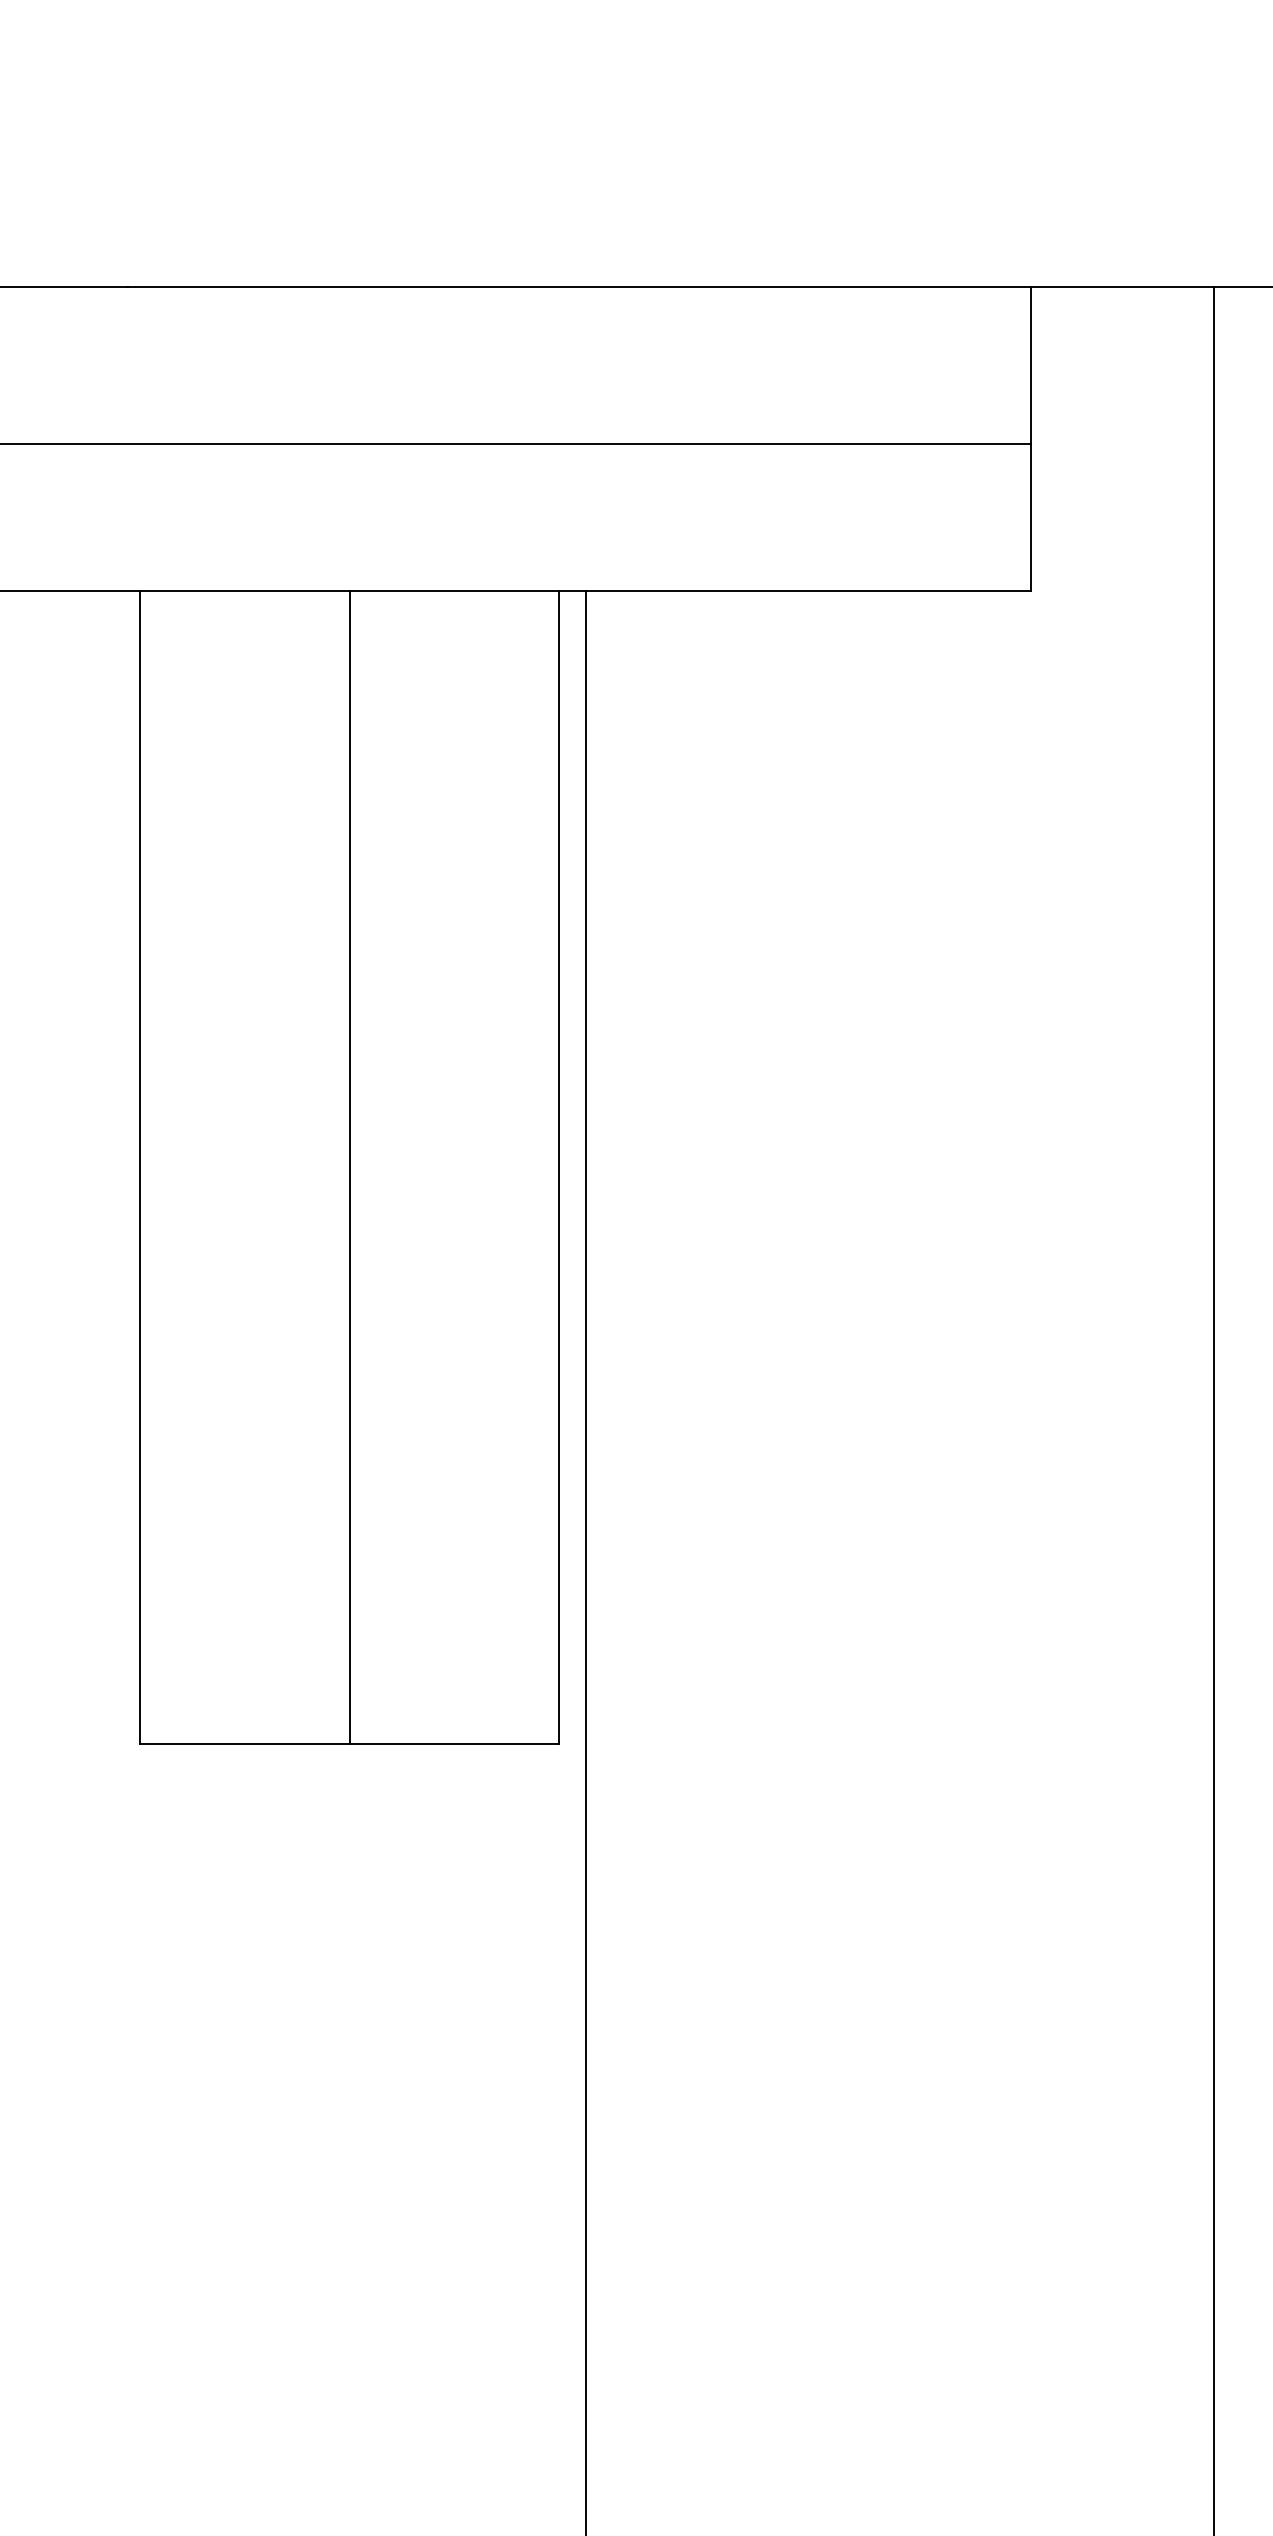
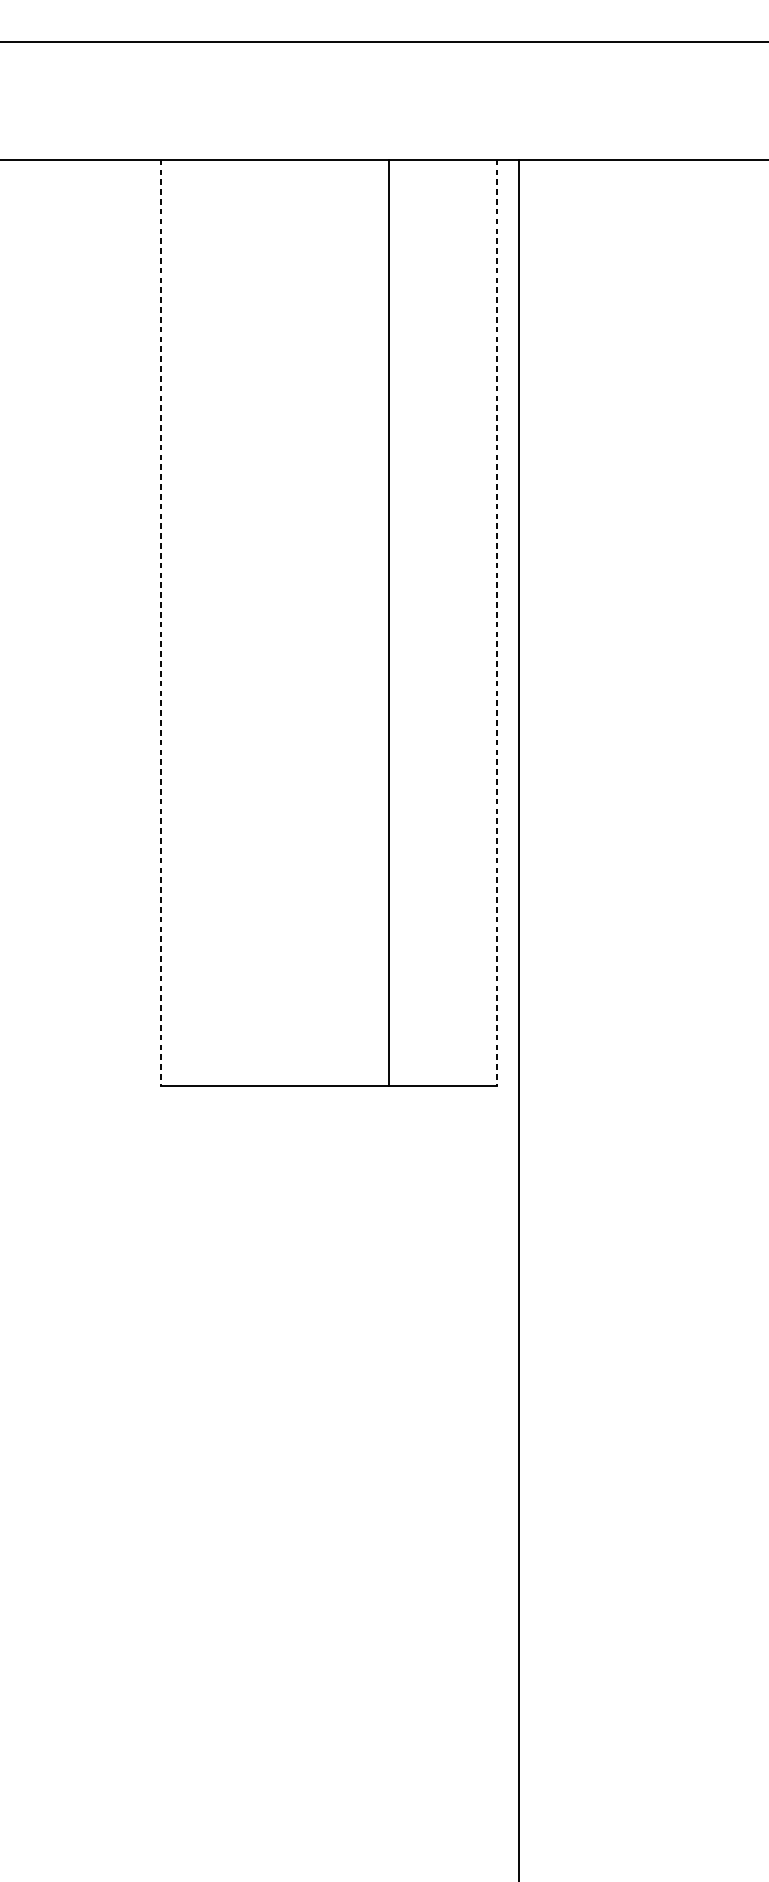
line: (349, 1166) -> (389, 622), moved
line: (140, 1167) -> (161, 622), solid -> dashed
line: (559, 1167) -> (497, 622), solid -> dashed

